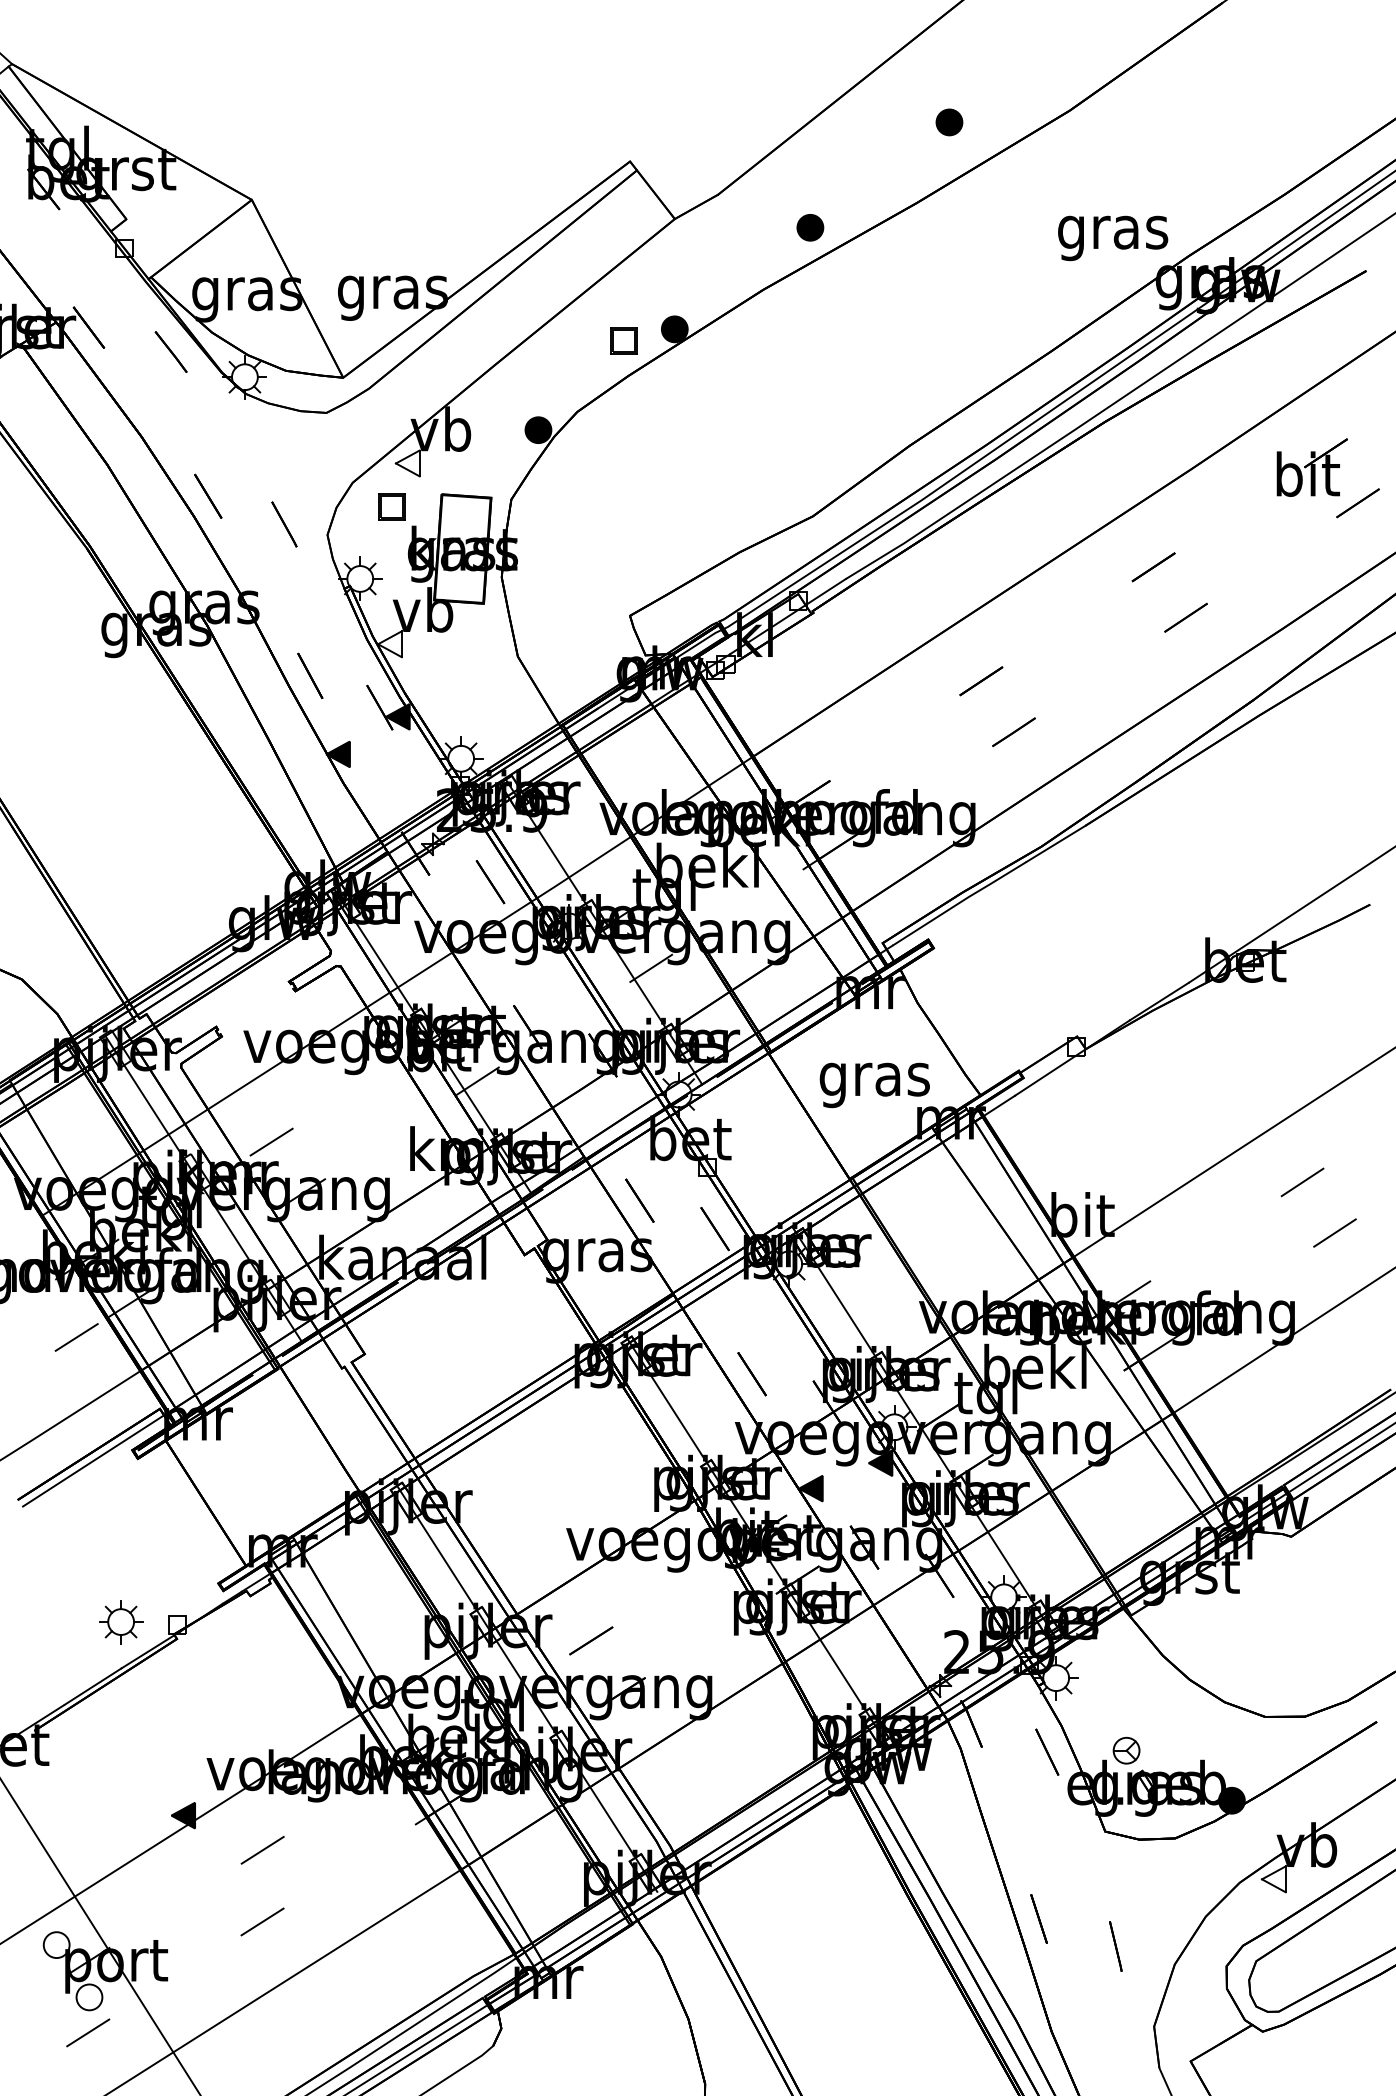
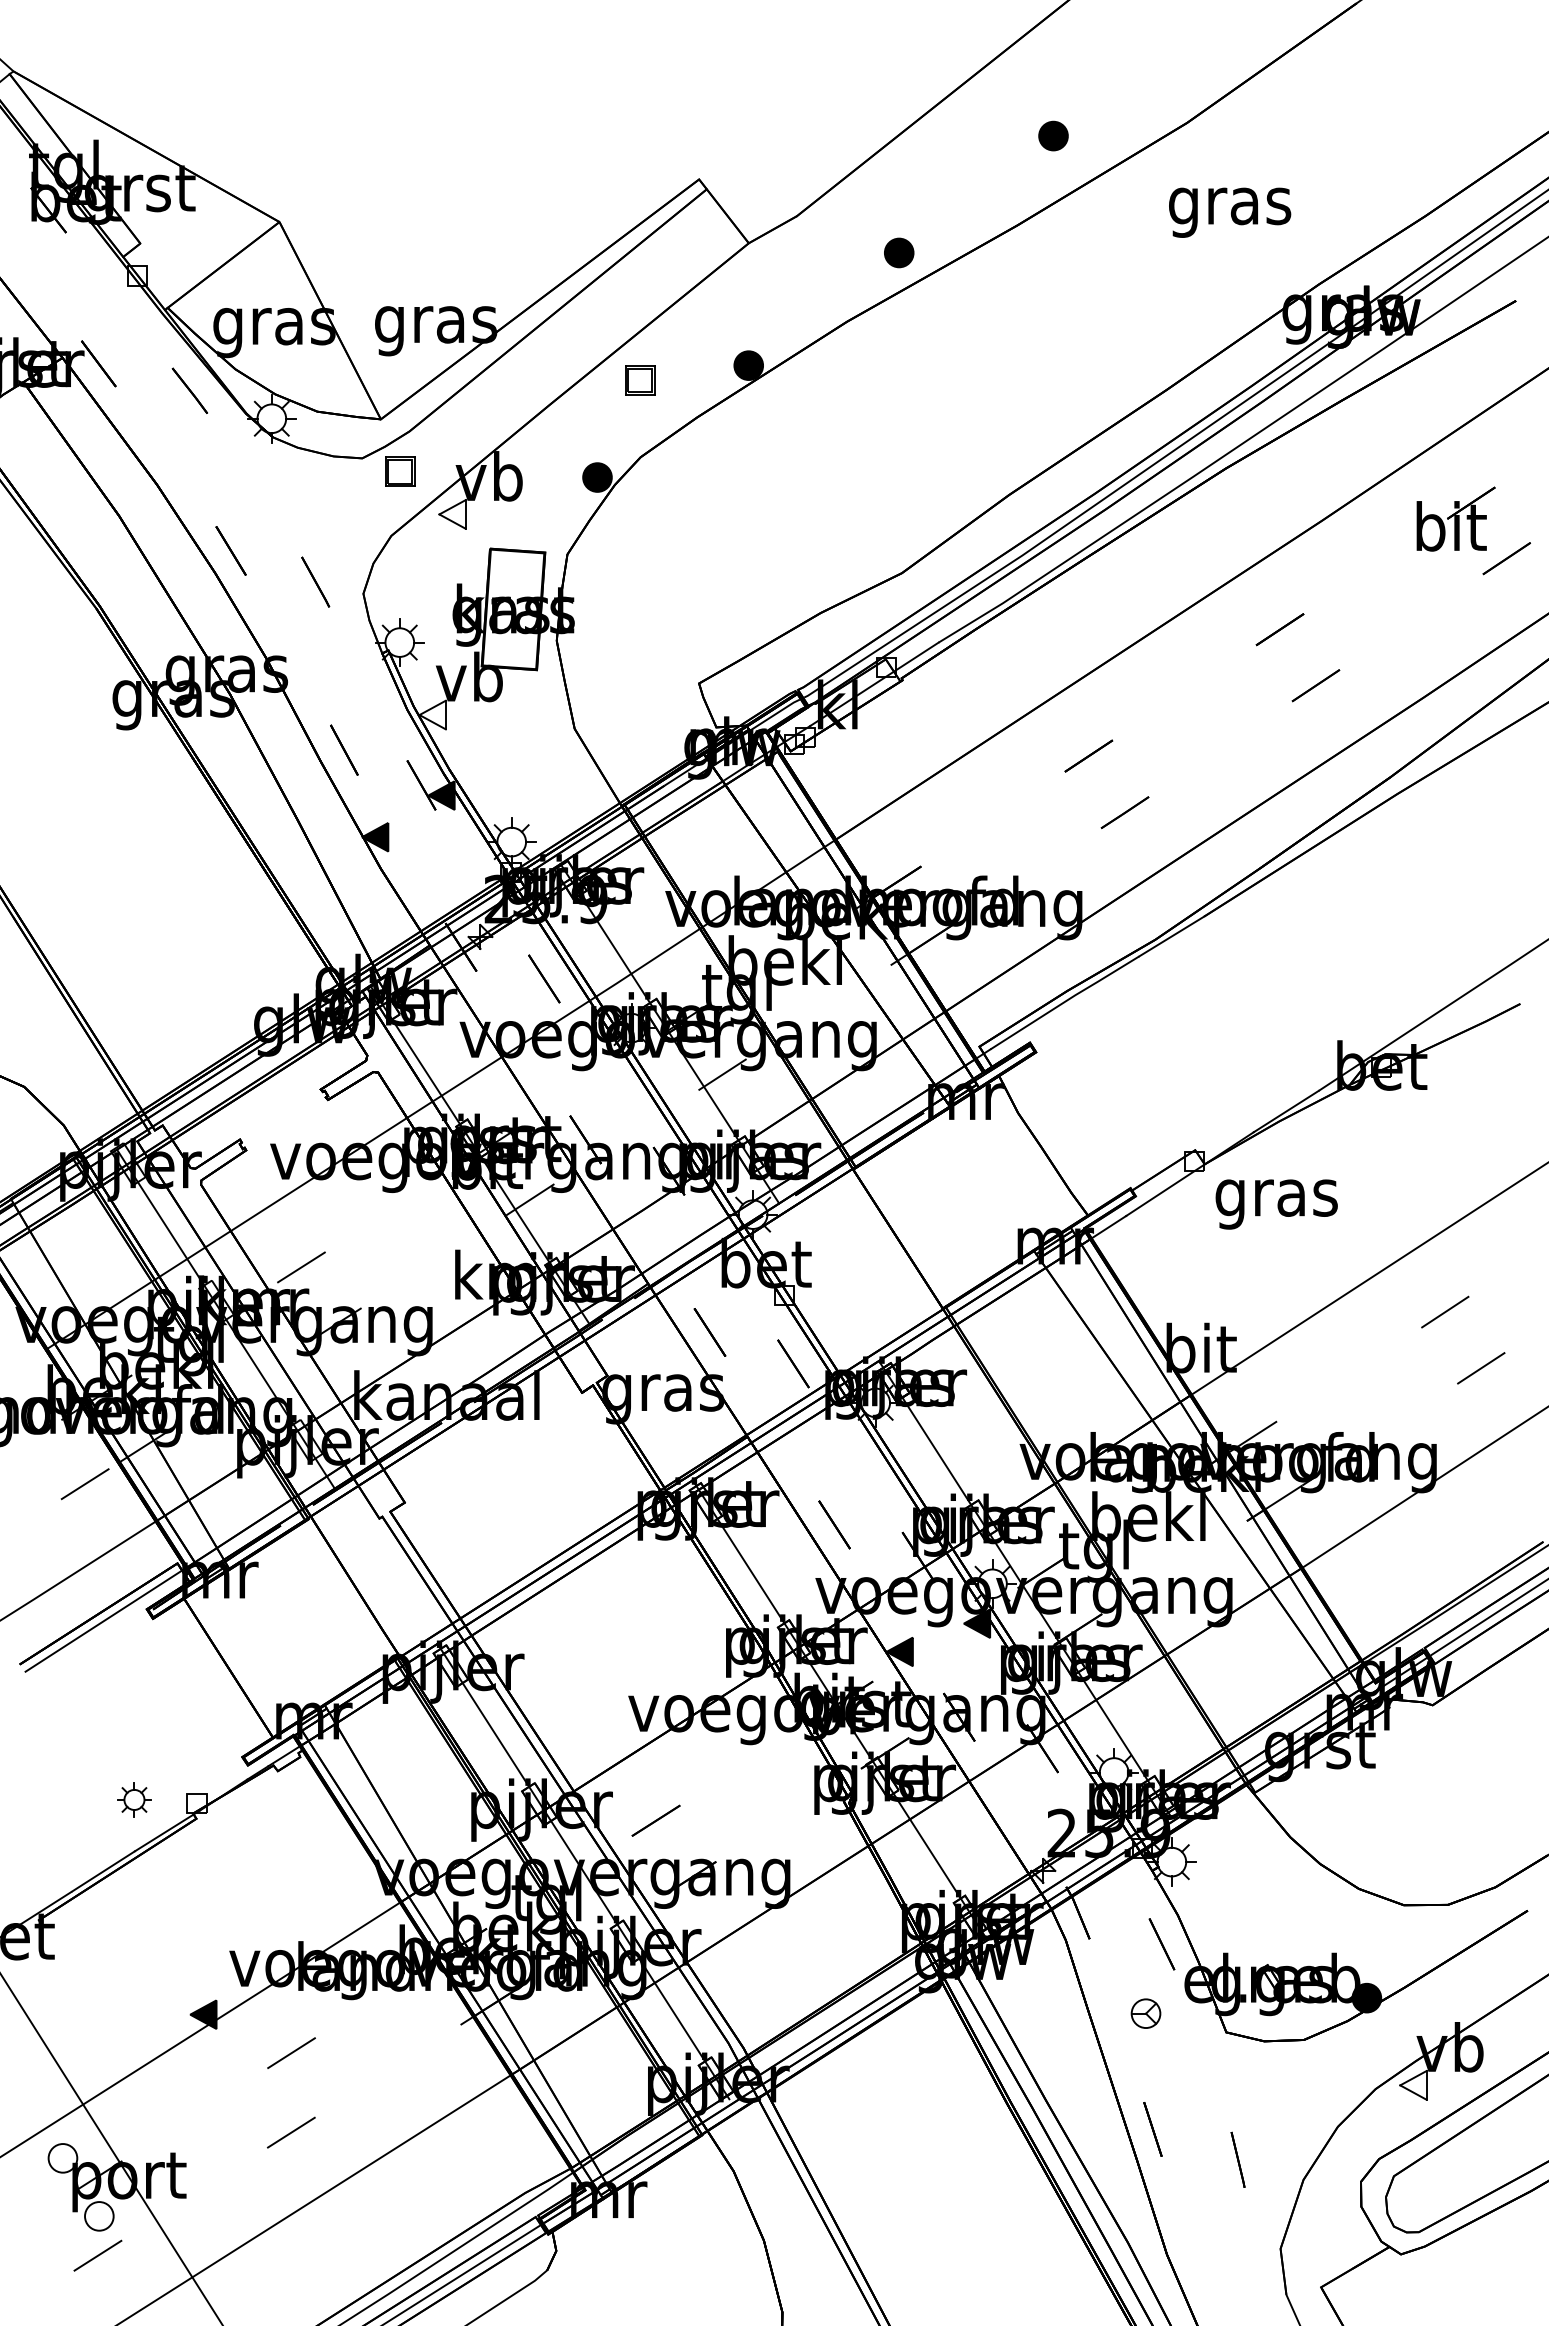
text: (1113, 238) -> (1230, 212), moved
part: (624, 340) -> (640, 380), moved
part: (392, 506) -> (400, 471), moved
text: (874, 1085) -> (1276, 1204), moved
part: (121, 1621) -> (134, 1799), size x0.7
part: (1126, 1750) -> (1145, 2013), moved

